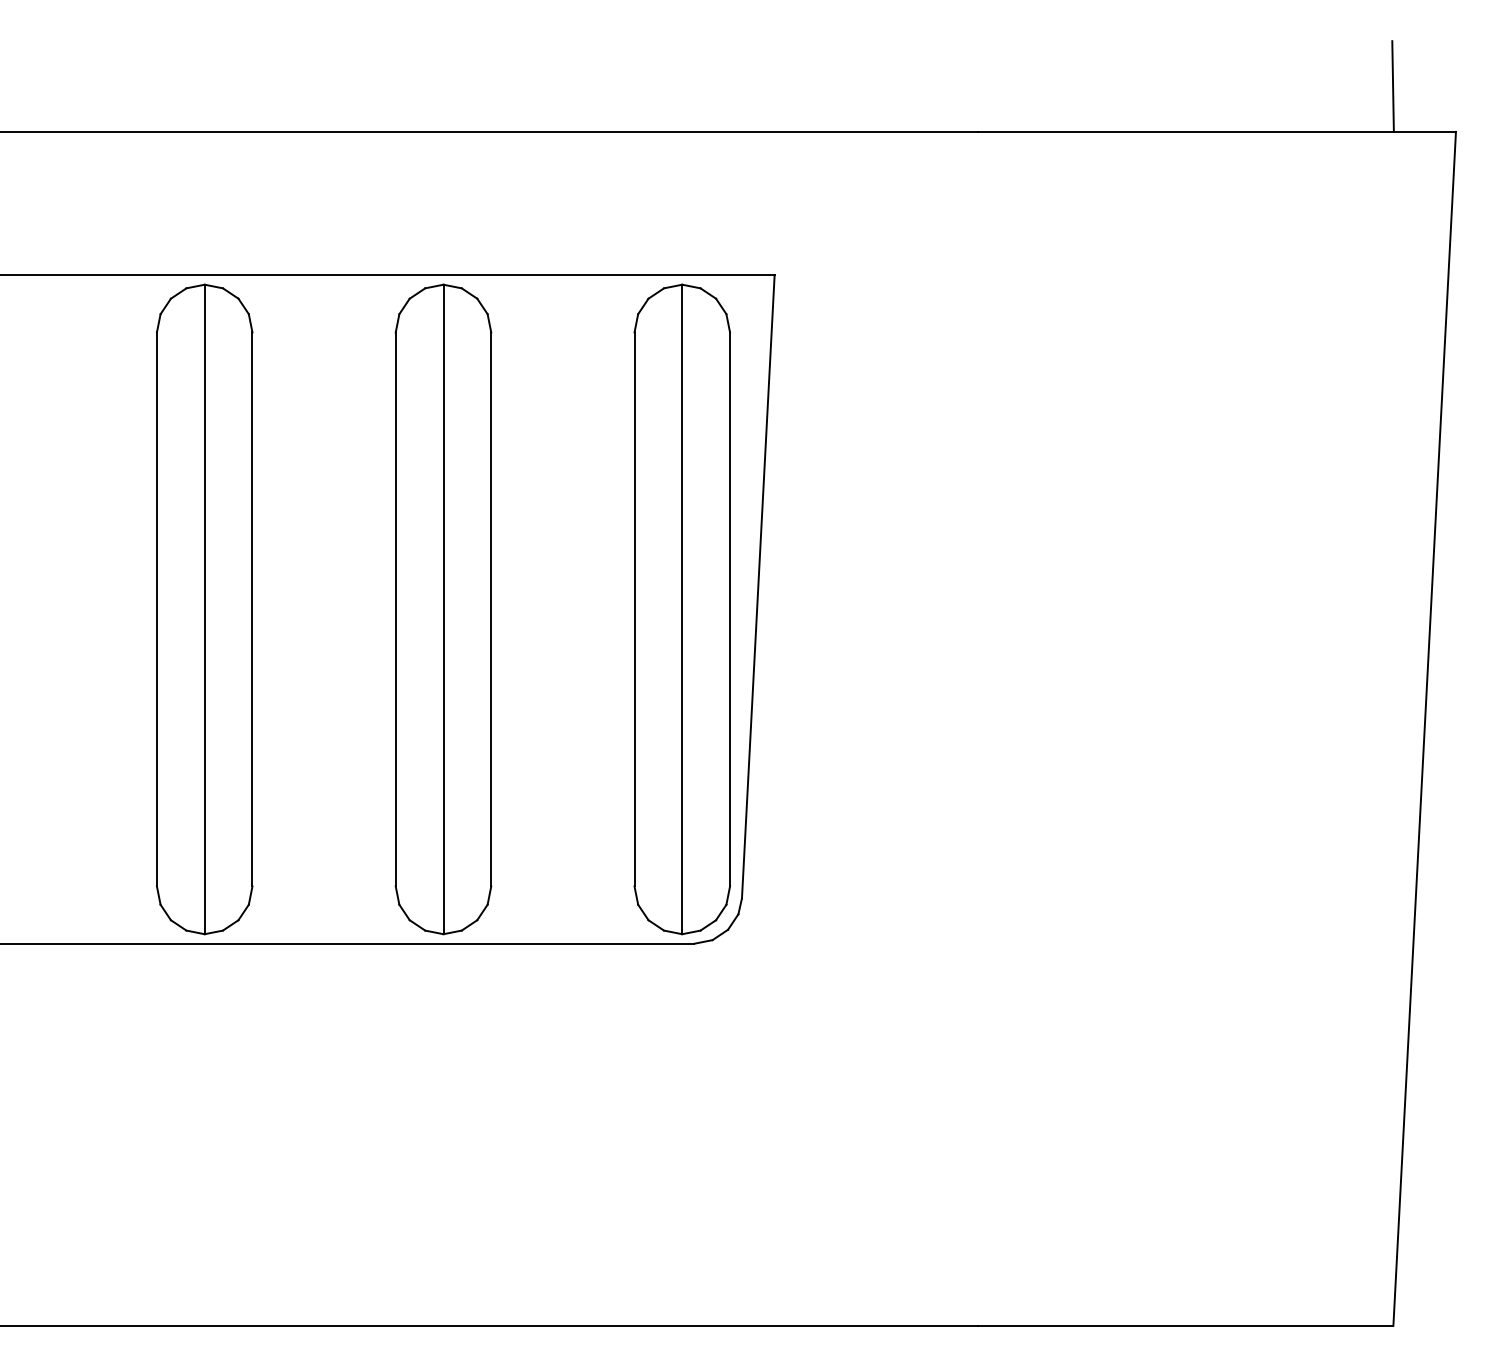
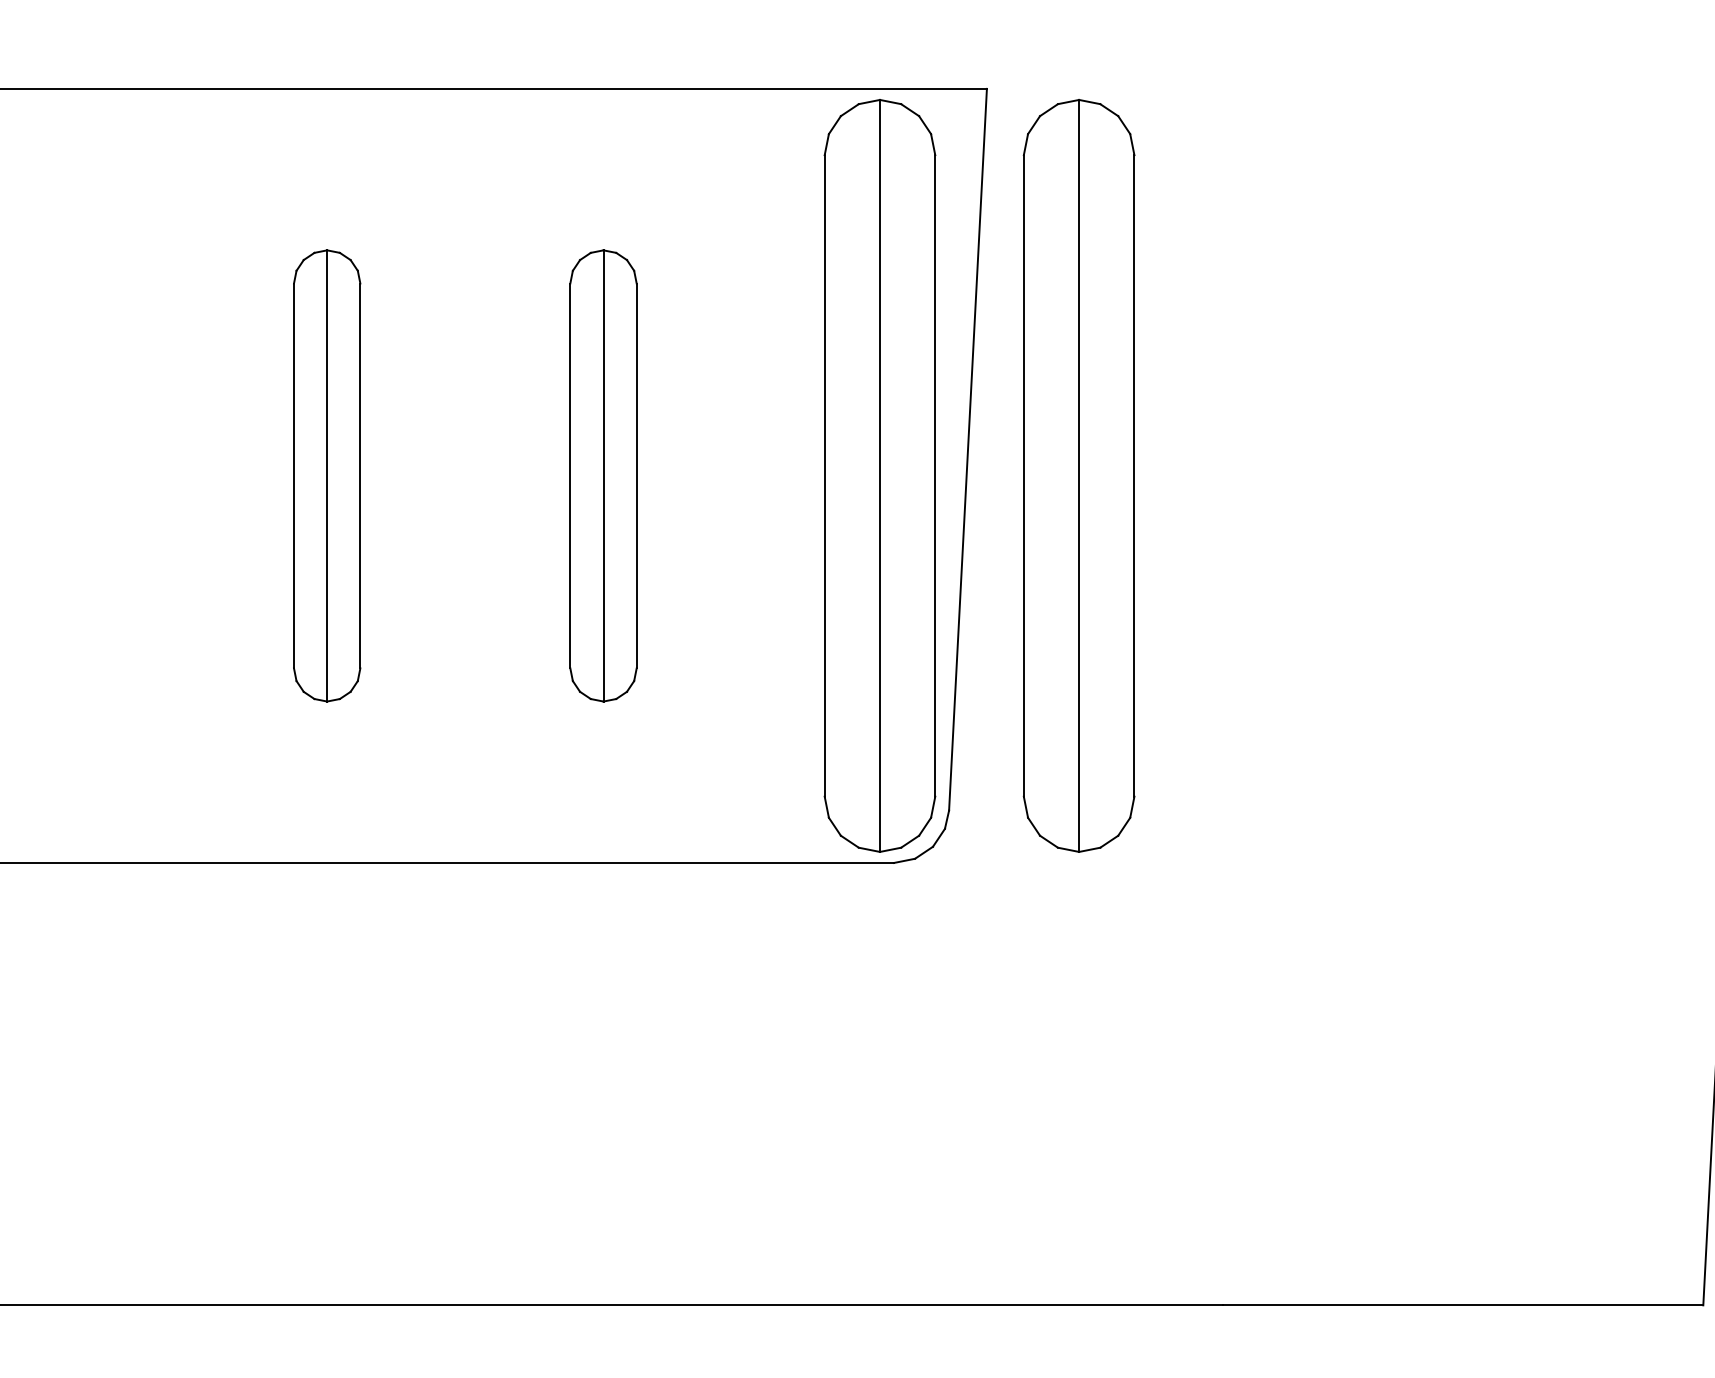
part: (204, 609) -> (326, 475), size x0.6
part: (443, 609) -> (603, 475), size x0.6
part: (853, 609) -> (1078, 475), added

